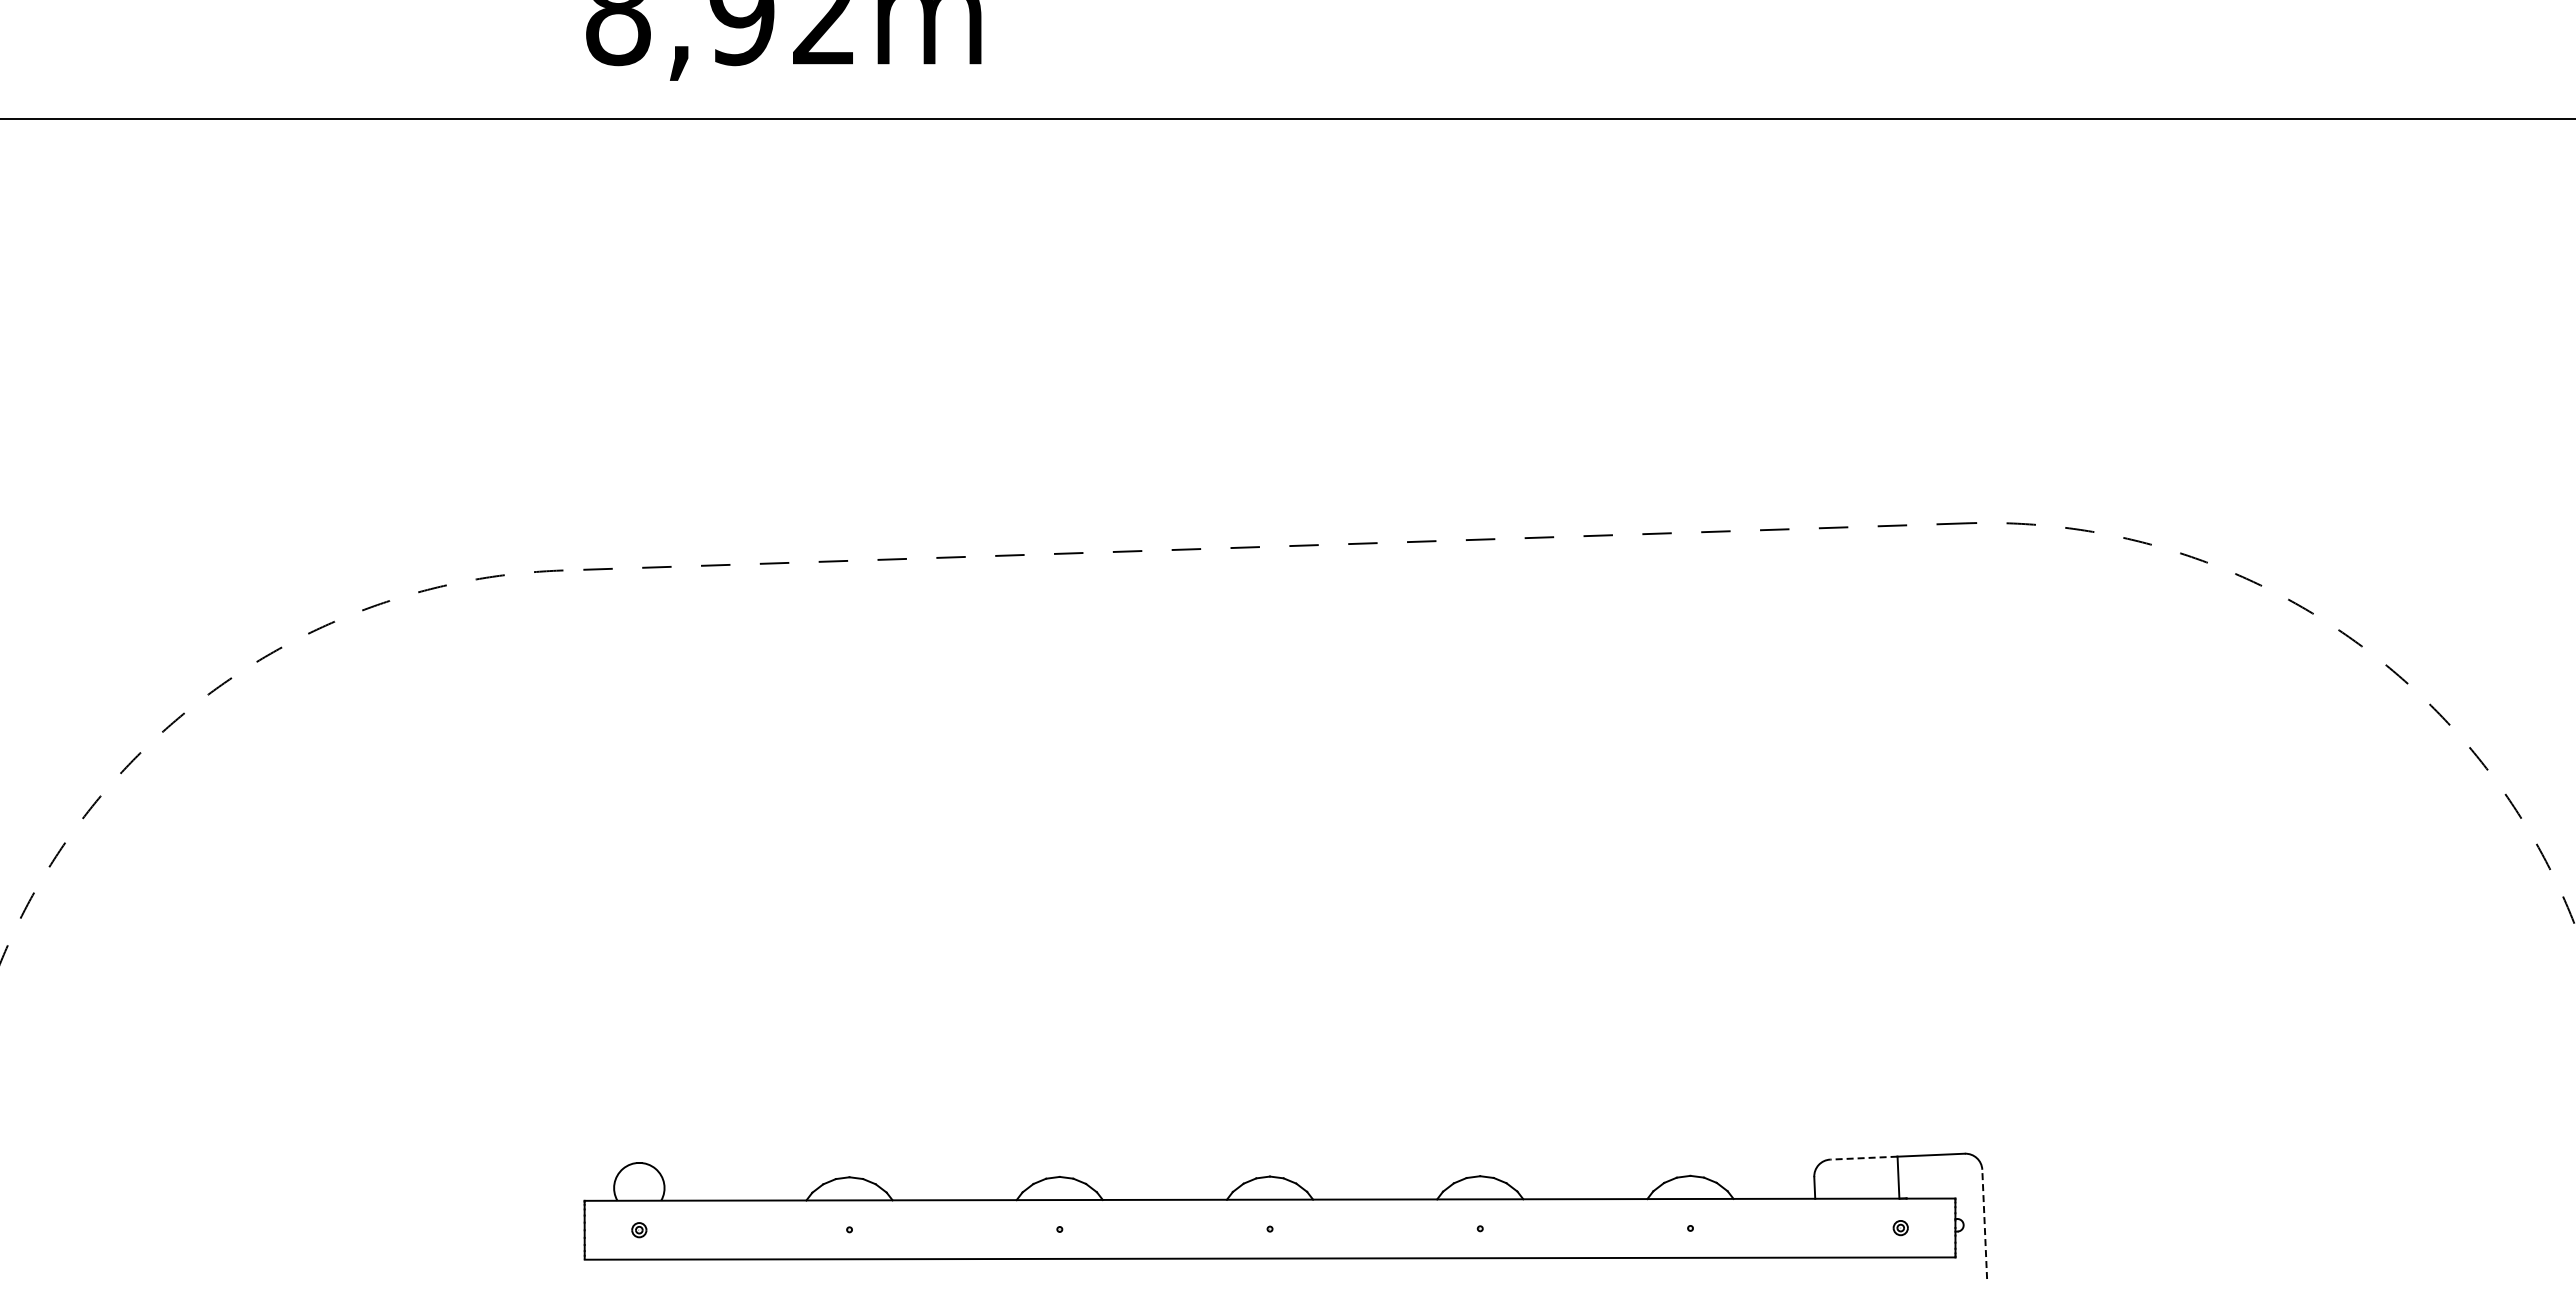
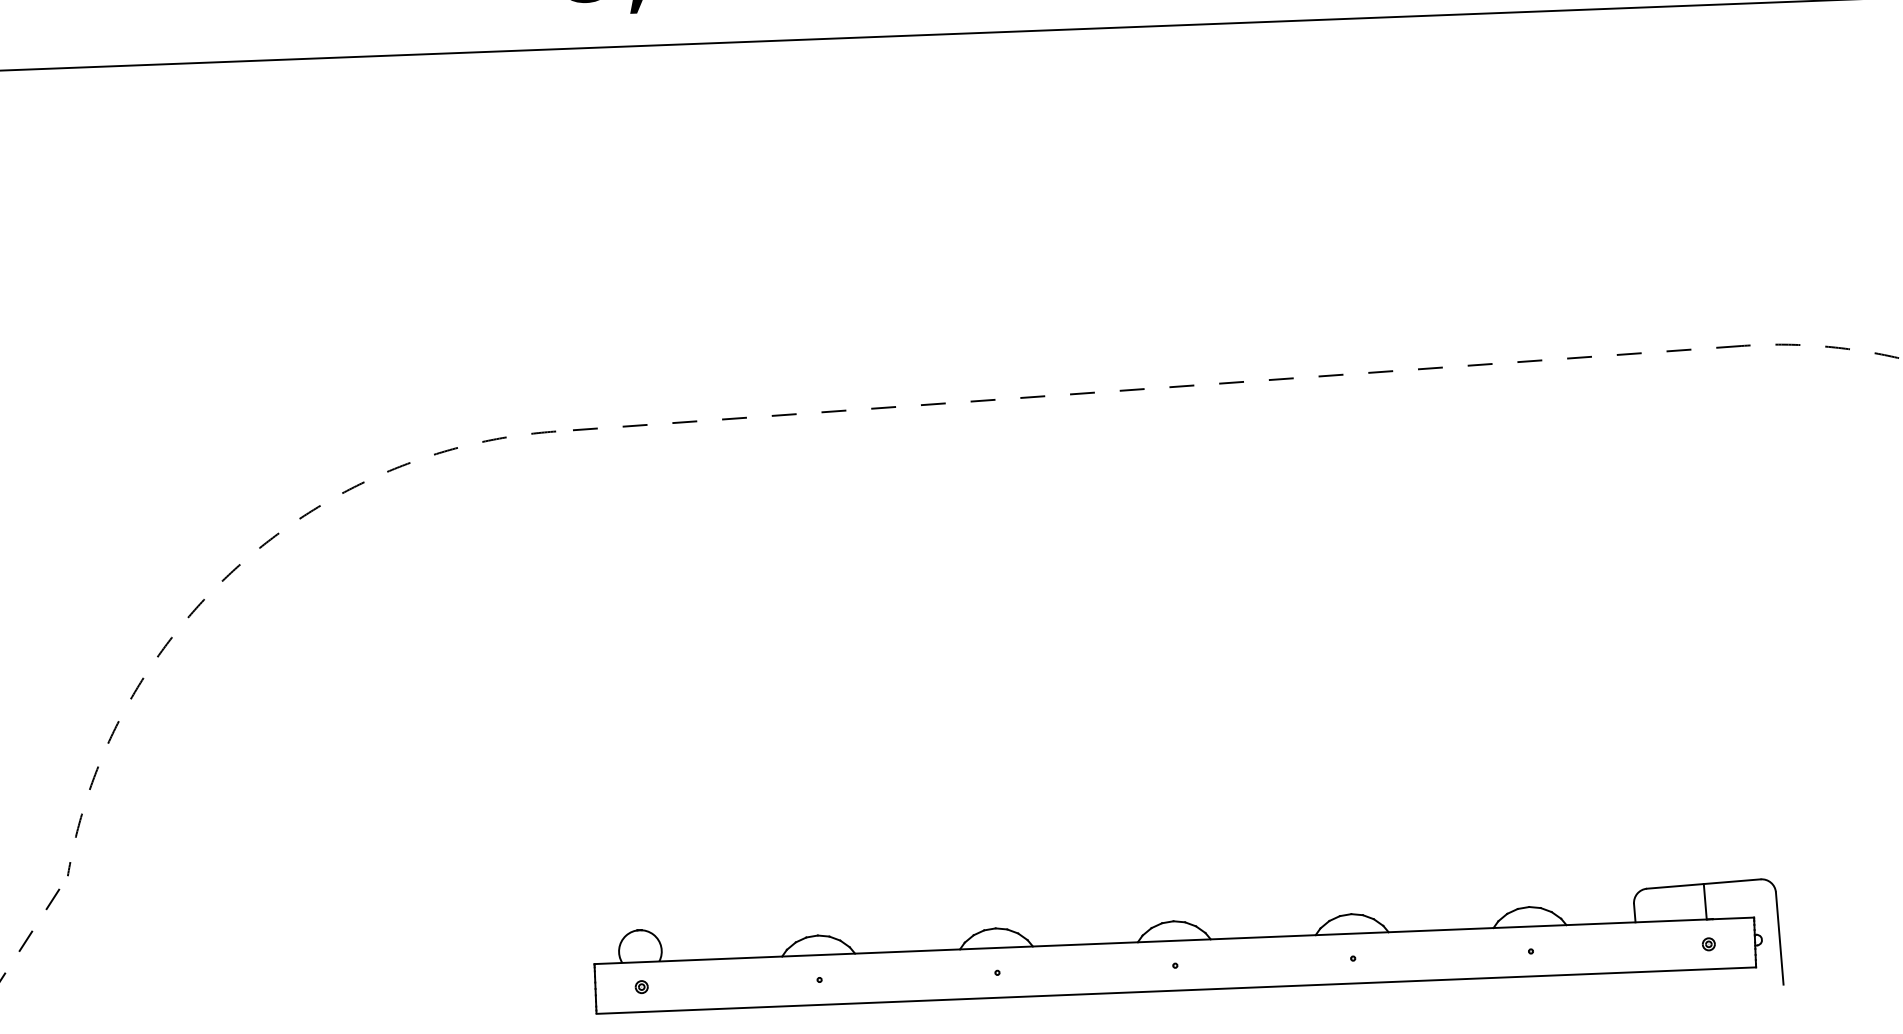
line: (1863, 1158) -> (1675, 886), dashed -> solid
line: (1984, 1224) -> (1779, 938), dashed -> solid

